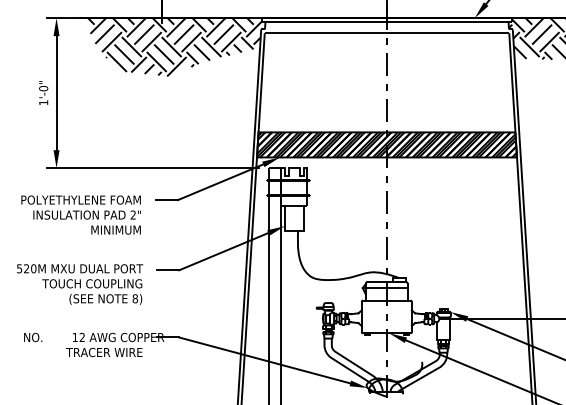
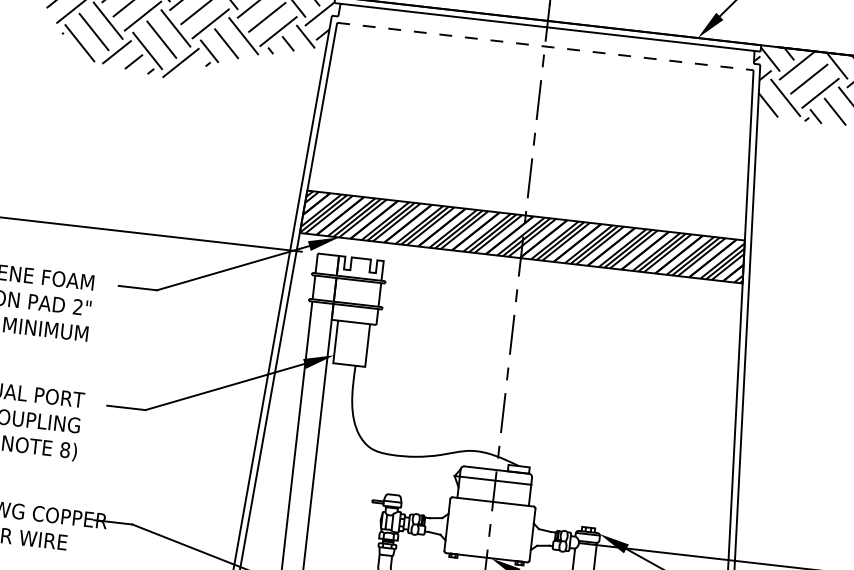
line: (387, 33) -> (546, 47), solid -> dashed

